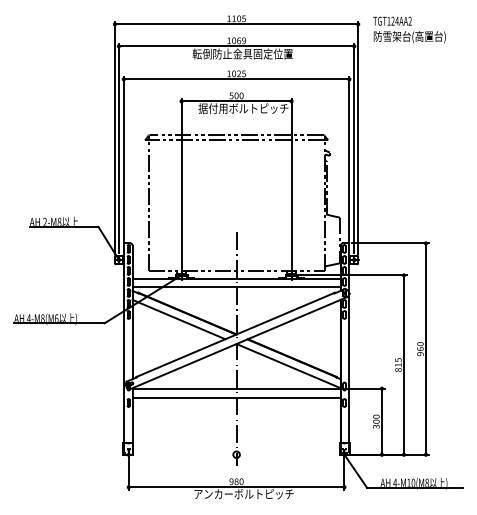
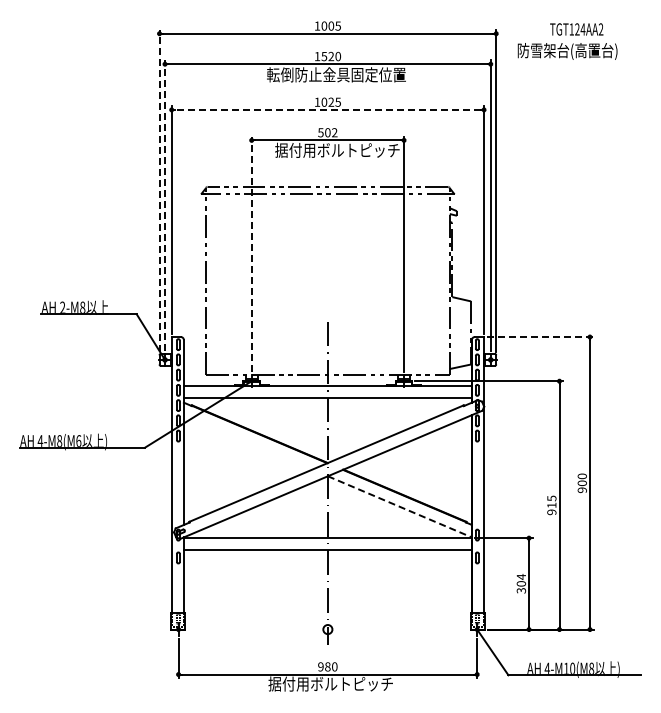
text: (234, 18) -> (324, 25), 1105 -> 1005
text: (392, 21) -> (576, 29), moved
text: (238, 40) -> (330, 56), 1069 -> 1520
line: (236, 79) -> (327, 109), solid -> dashed
text: (241, 95) -> (334, 132), 500 -> 502
line: (114, 137) -> (159, 190), solid -> dashed
line: (119, 148) -> (165, 205), solid -> dashed
line: (181, 183) -> (251, 254), solid -> dashed
line: (390, 243) -> (540, 337), solid -> dashed
line: (178, 319) -> (247, 442), removed
text: (419, 348) -> (581, 482), 960 -> 900
line: (289, 366) -> (400, 507), solid -> dashed
text: (398, 370) -> (551, 512), 815 -> 915
text: (376, 416) -> (521, 576), 300 -> 304
text: (243, 493) -> (337, 683), アンカーボルトピッチ -> 据付用ボルトピッチ

